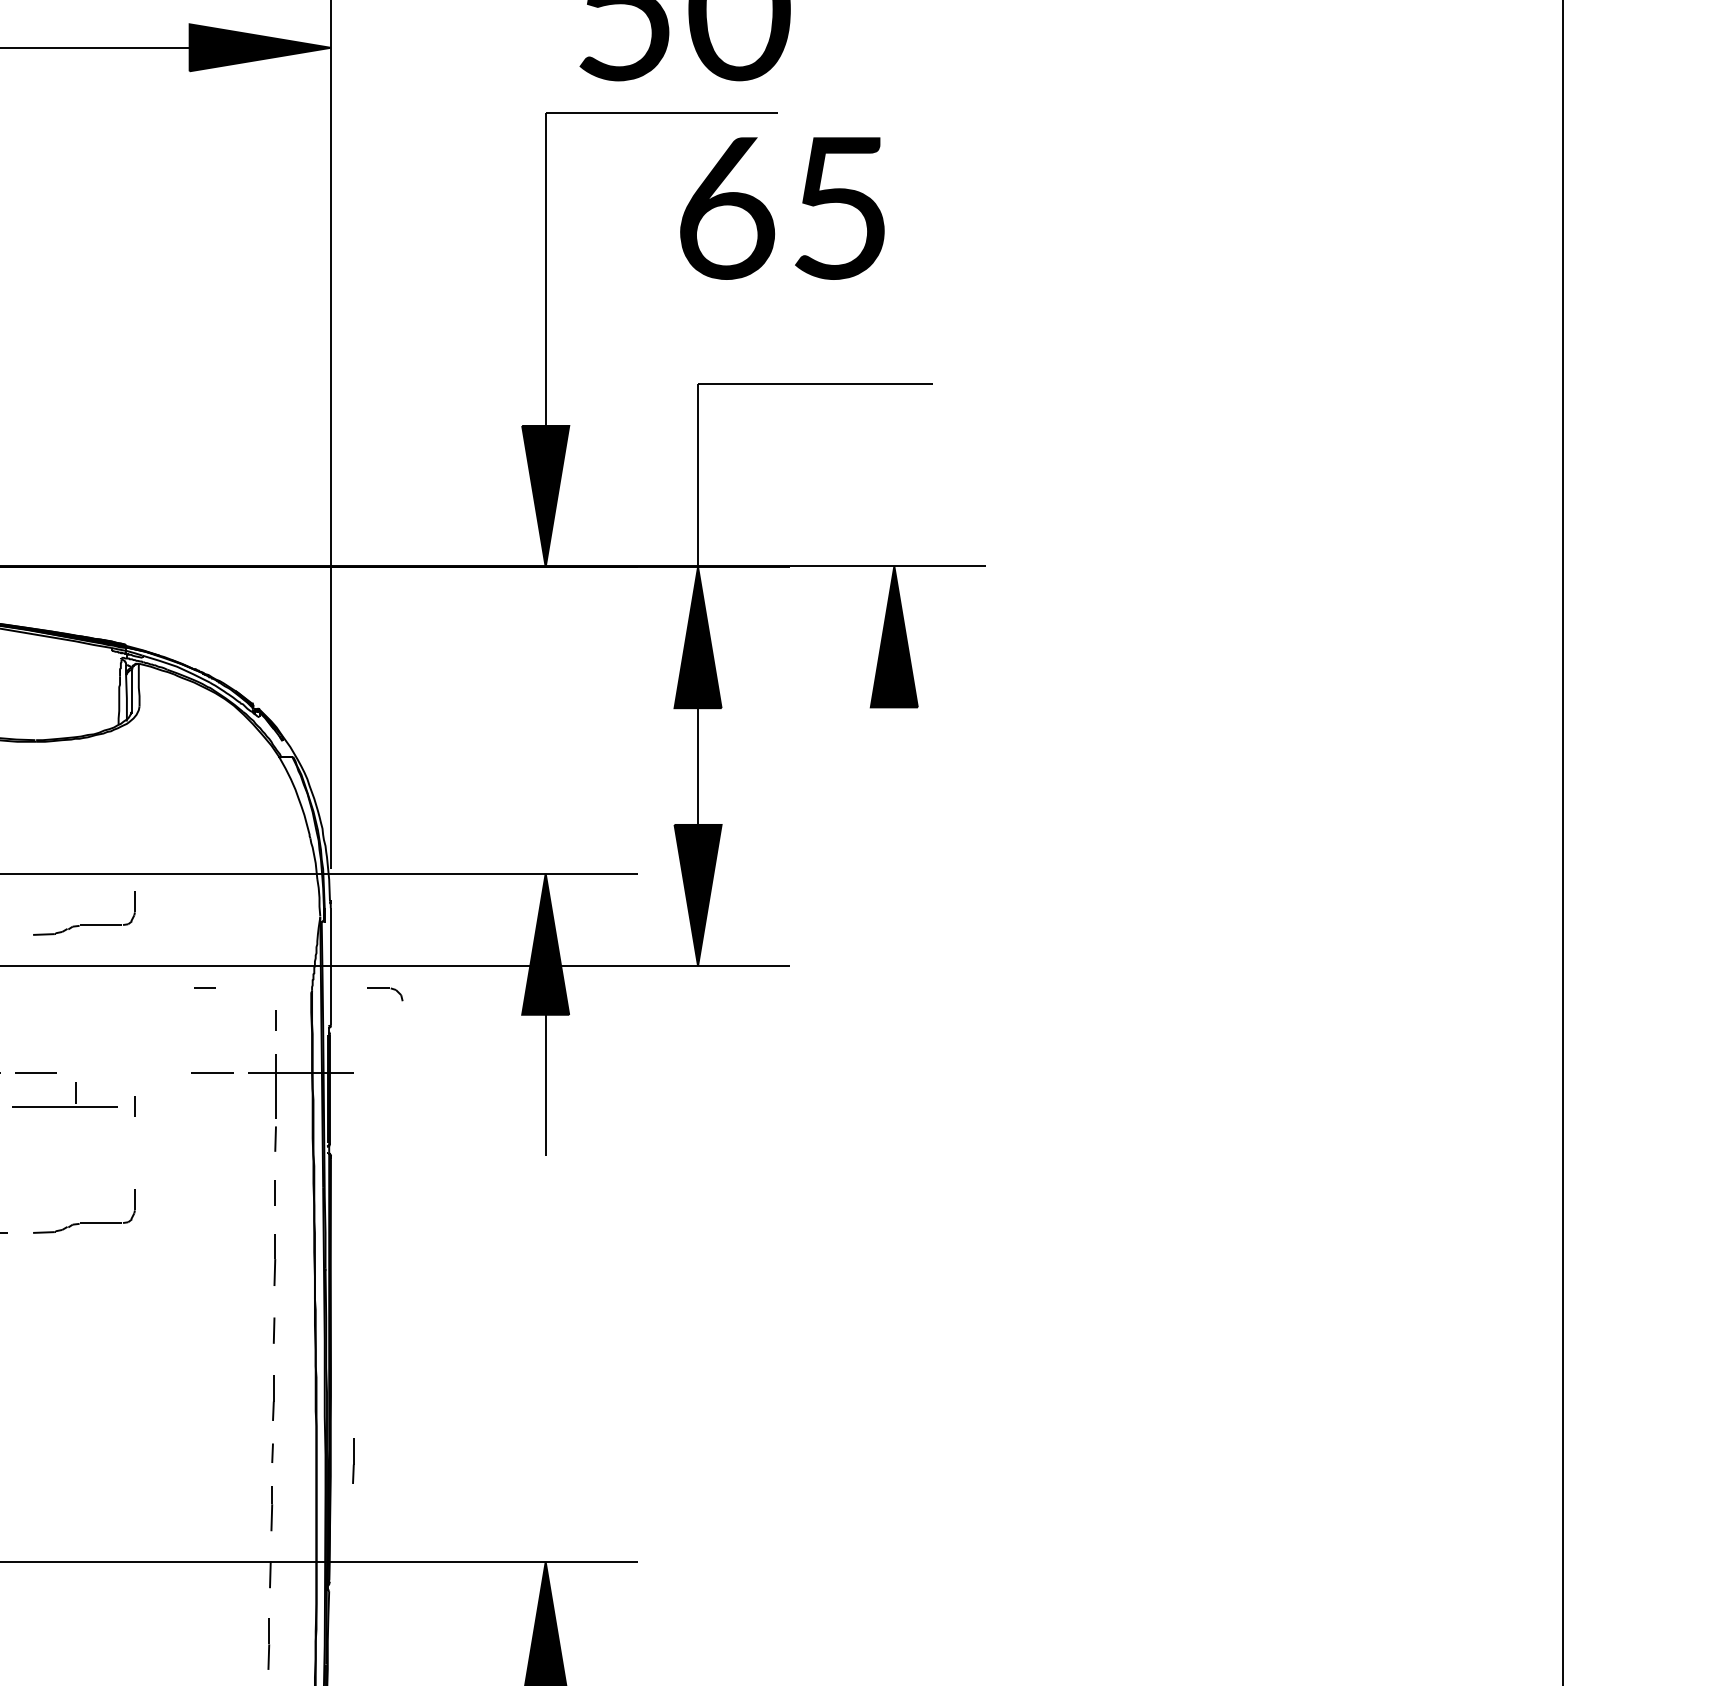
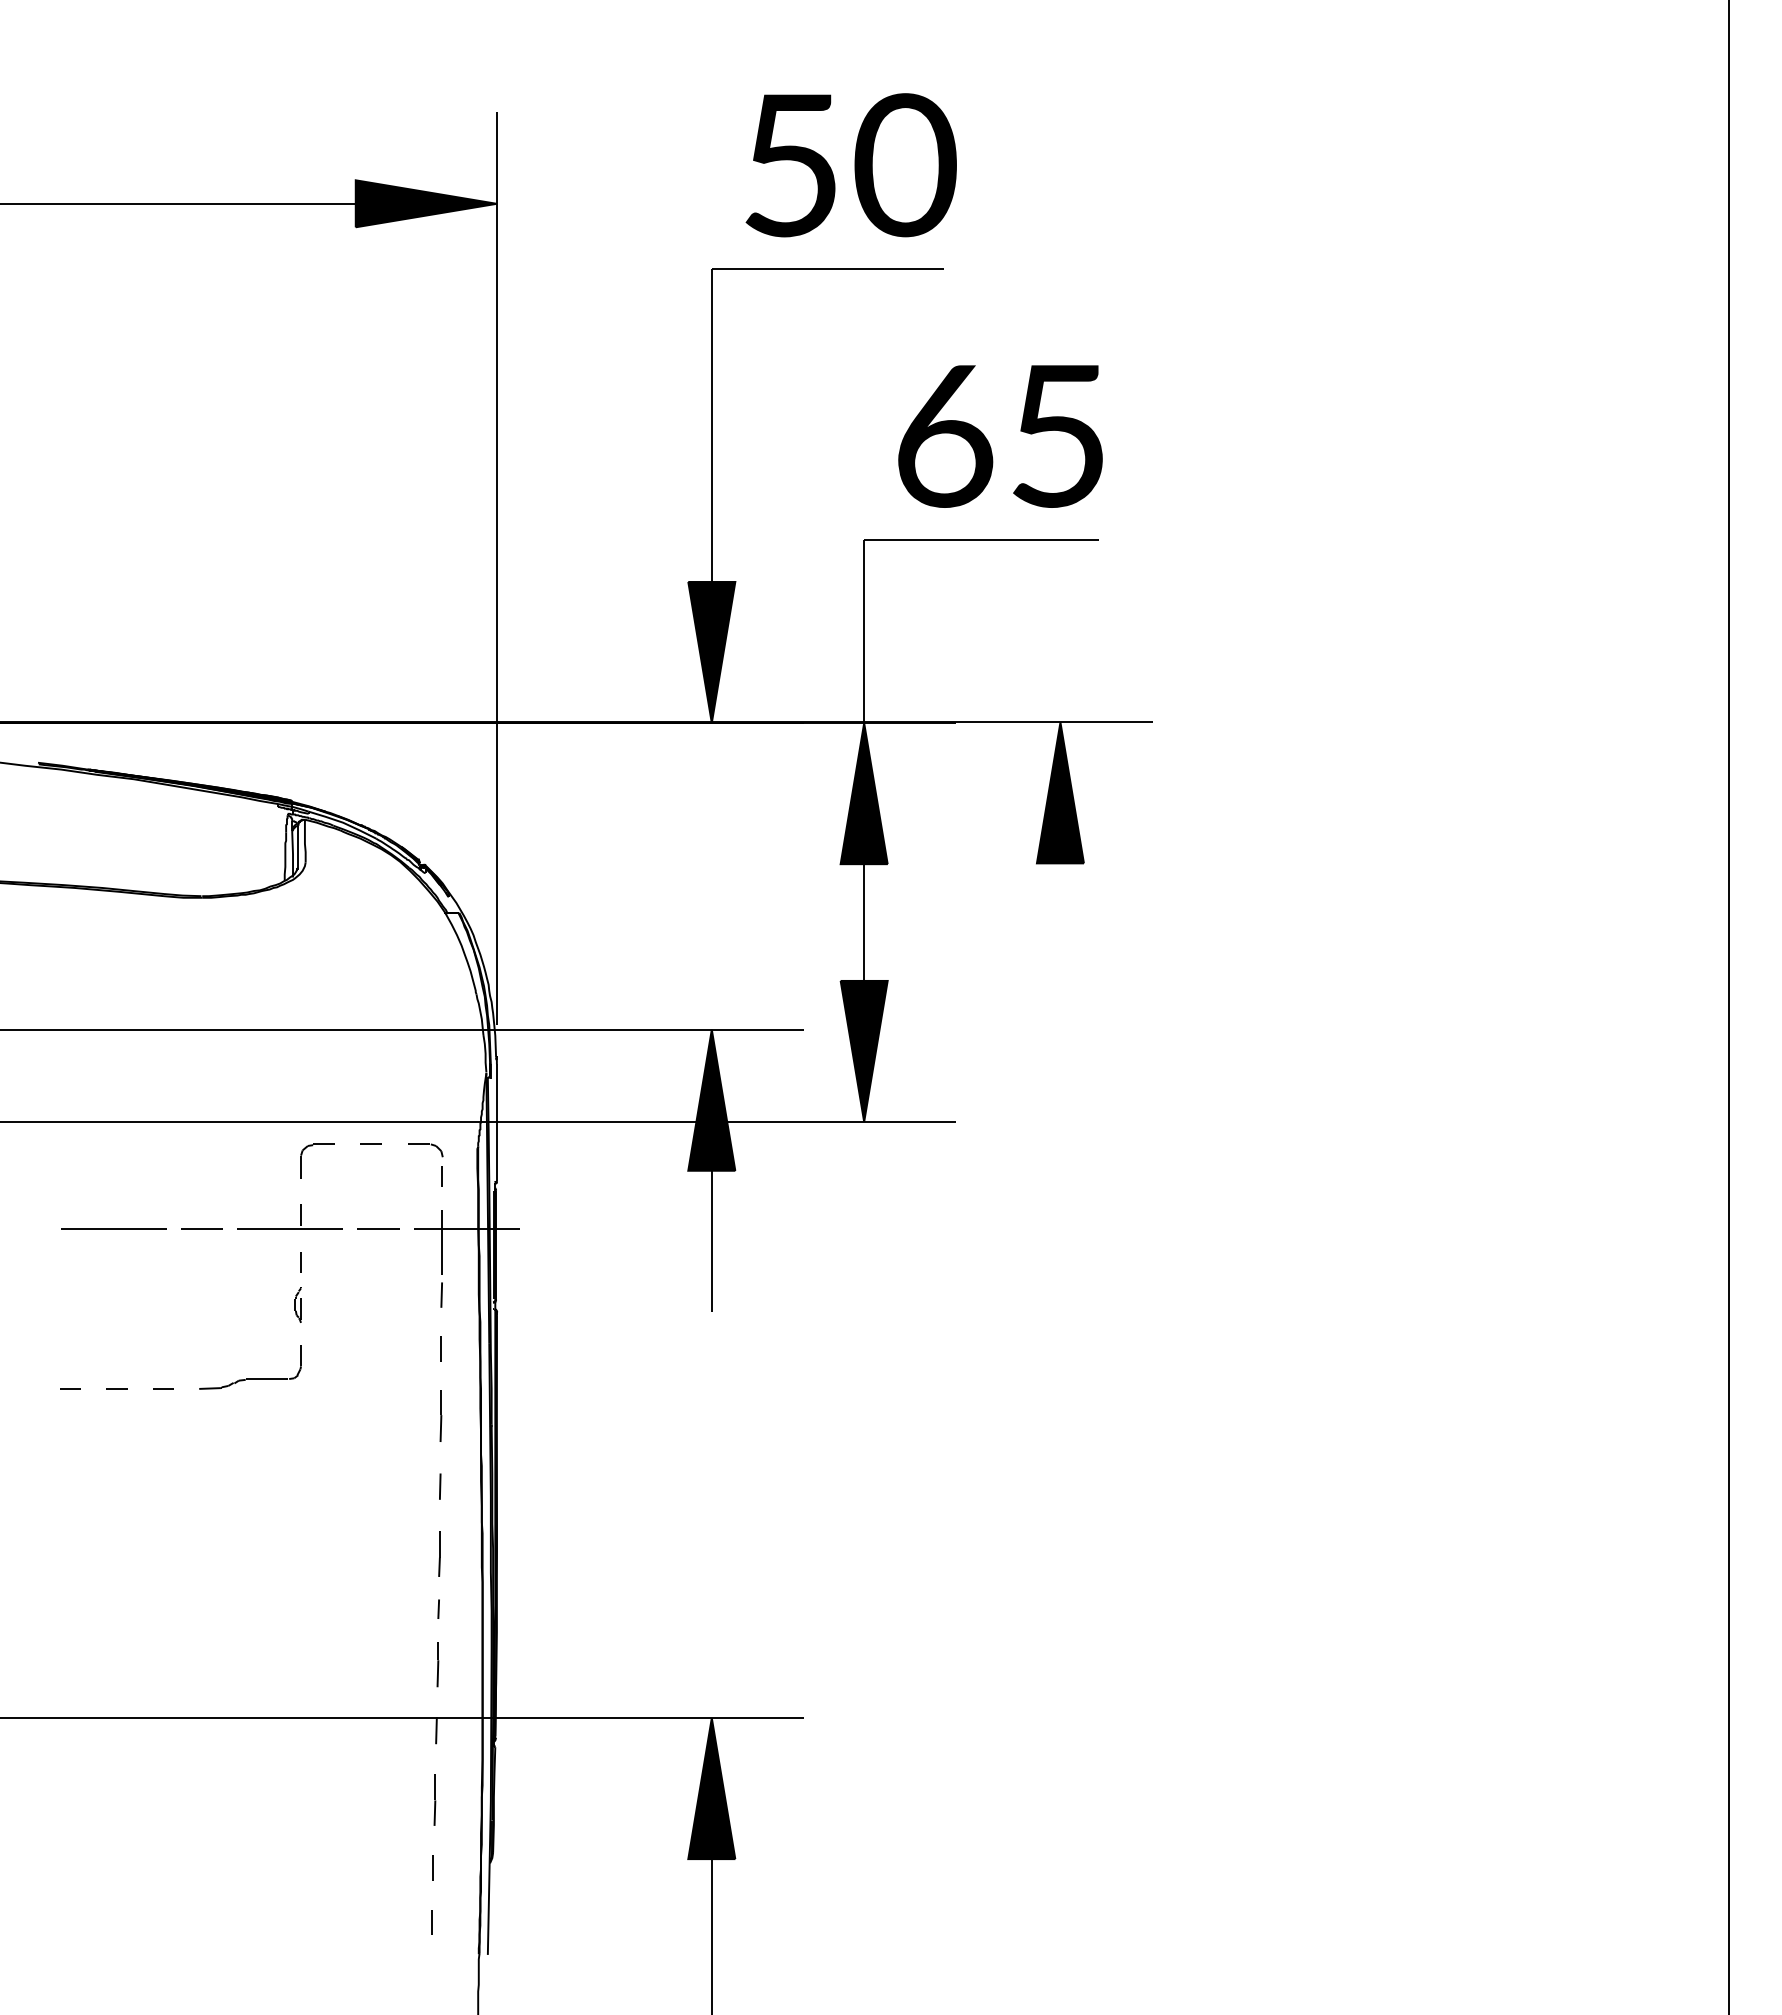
text: (782, 208) -> (1000, 436), moved
part: (84, 924) -> (250, 1080), removed
part: (146, 990) -> (312, 1146), added
part: (385, 994) -> (425, 1150), moved
part: (75, 1094) -> (300, 1216), moved
part: (131, 1148) -> (297, 1304), added
line: (353, 1460) -> (519, 1616), removed

